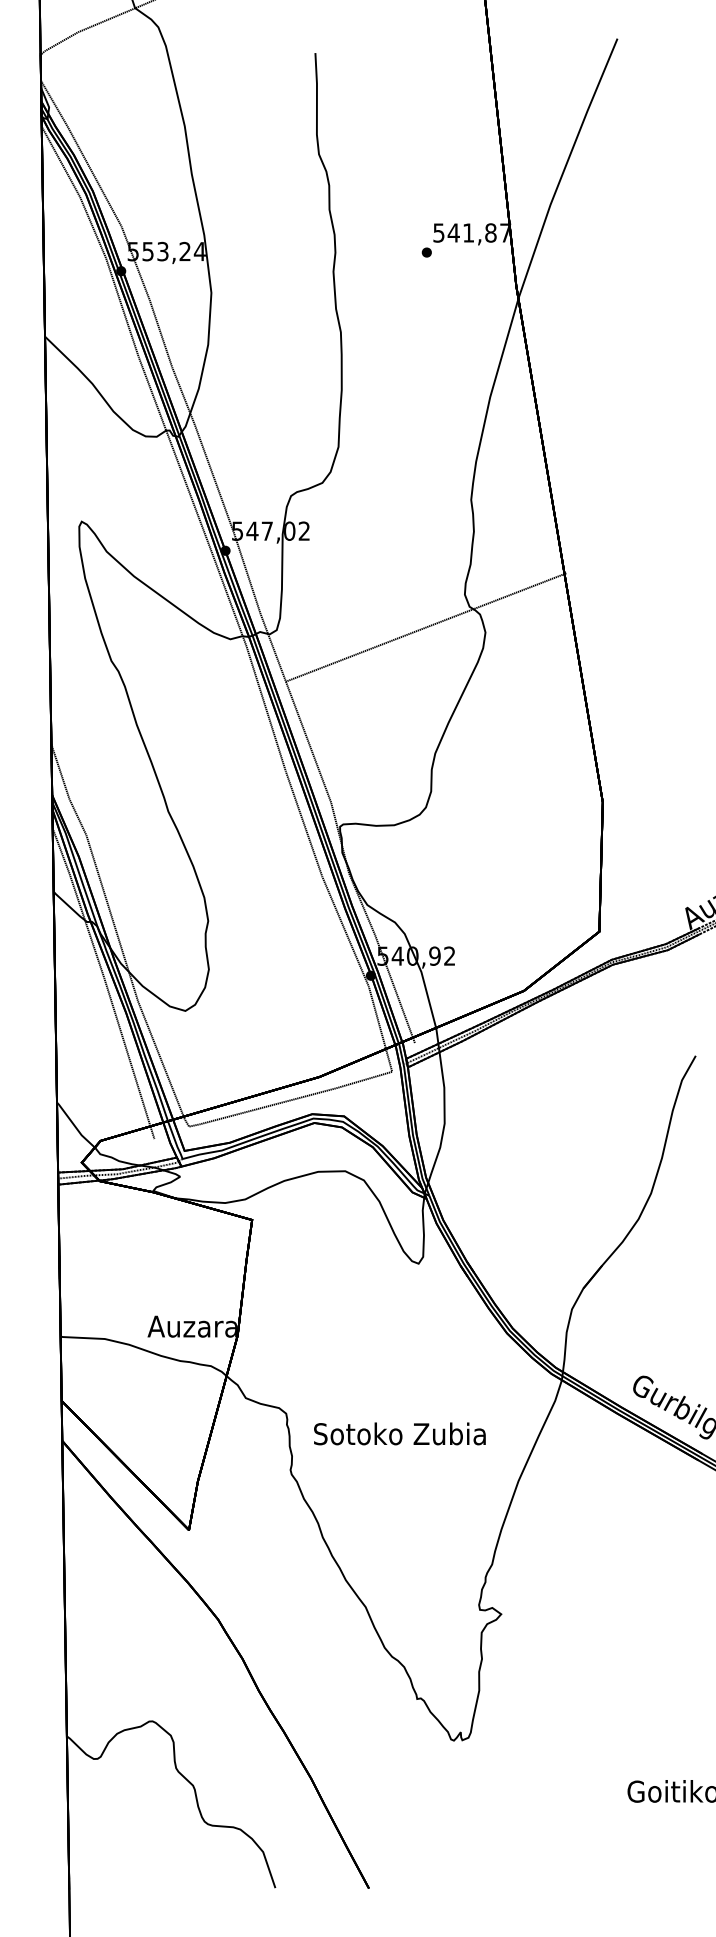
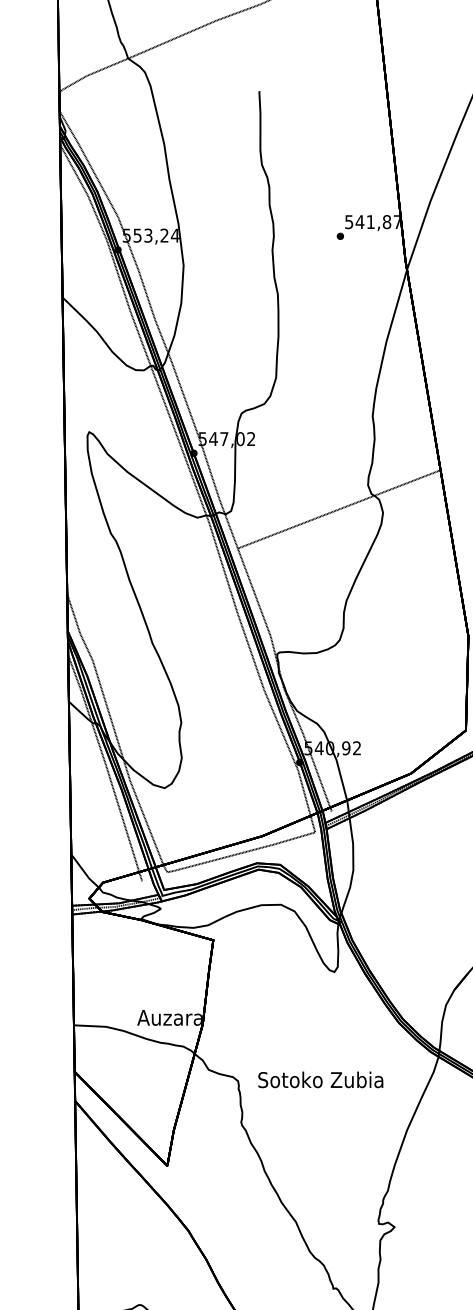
text: (399, 1433) -> (320, 1079), moved

